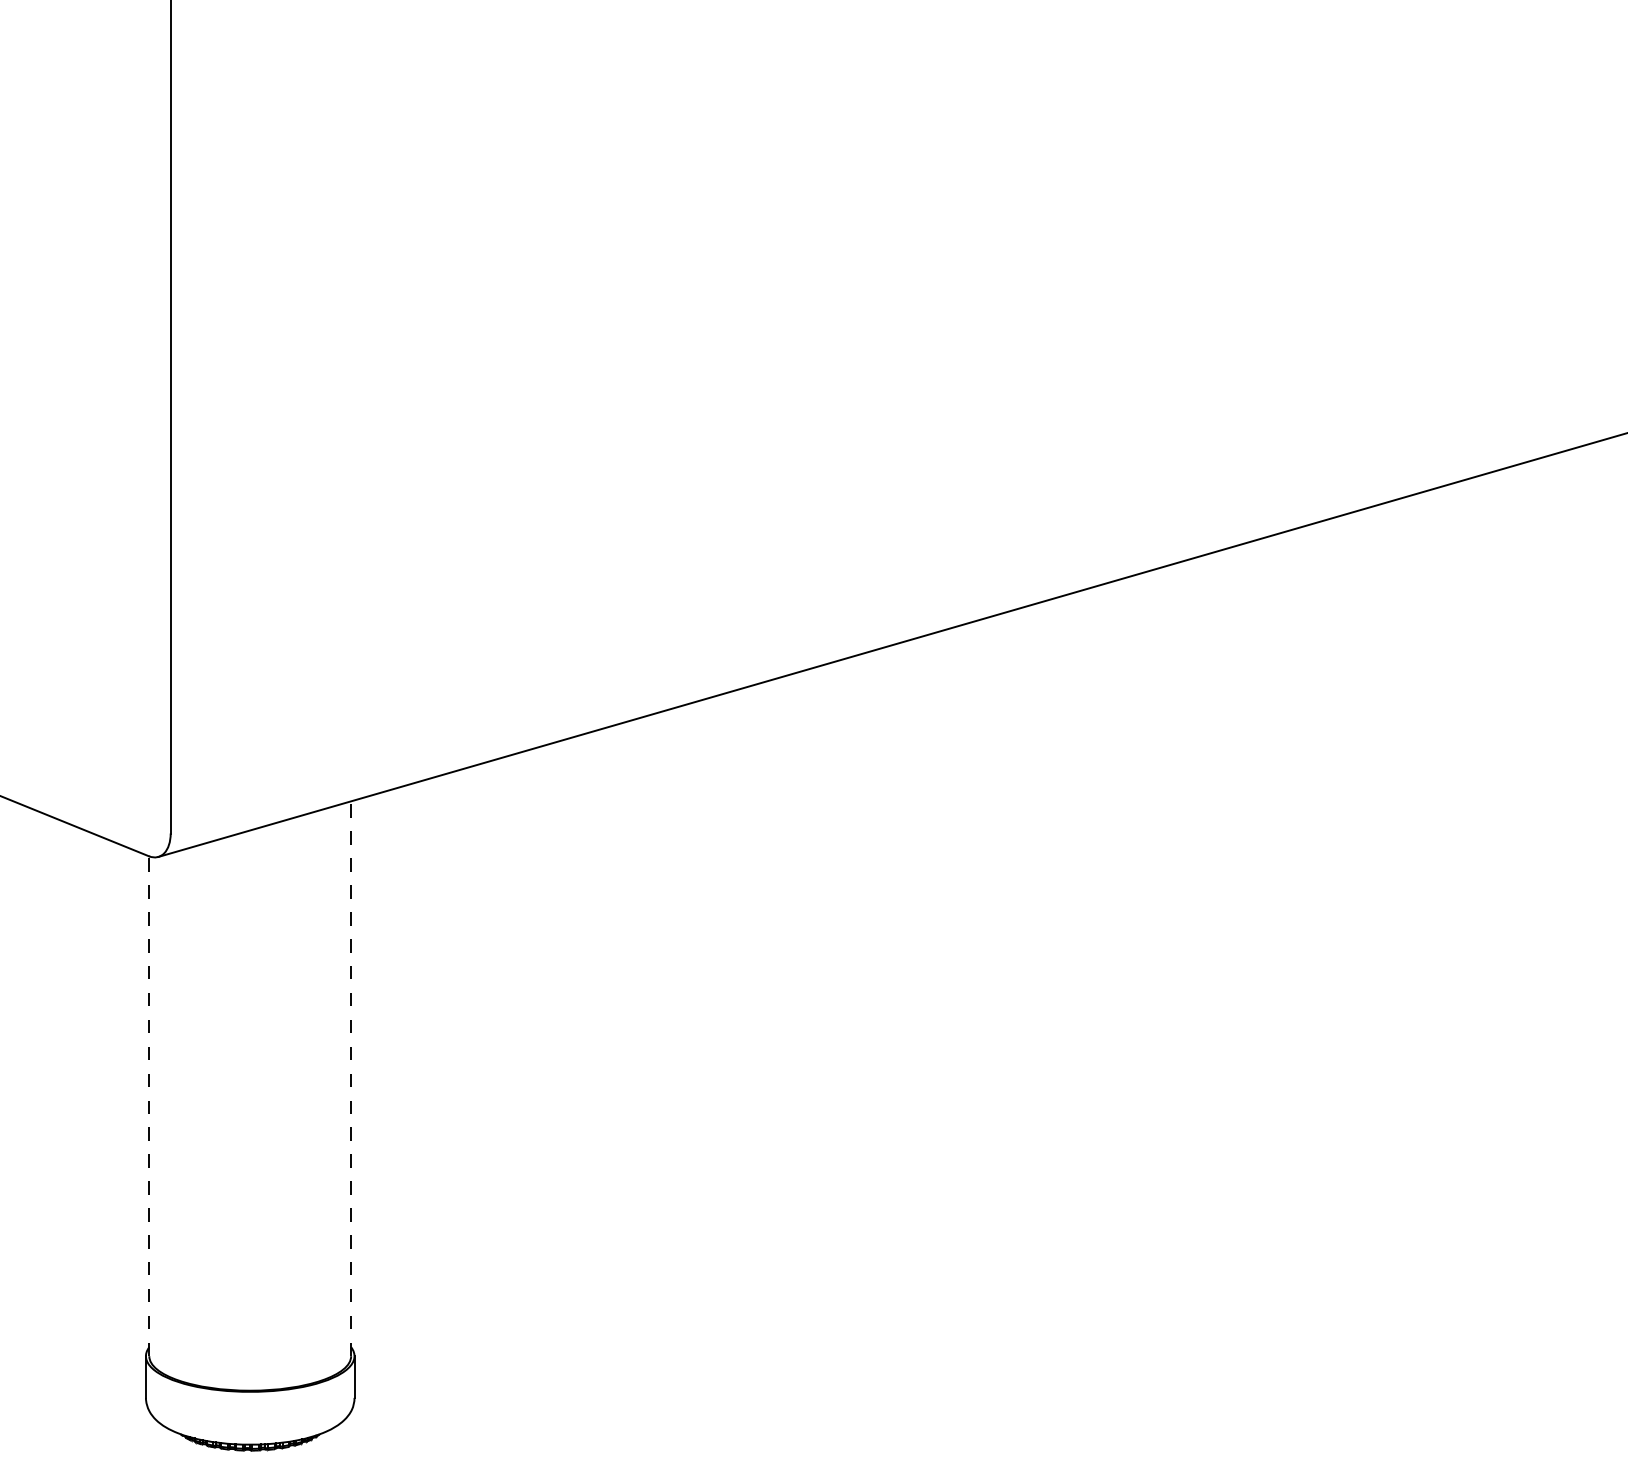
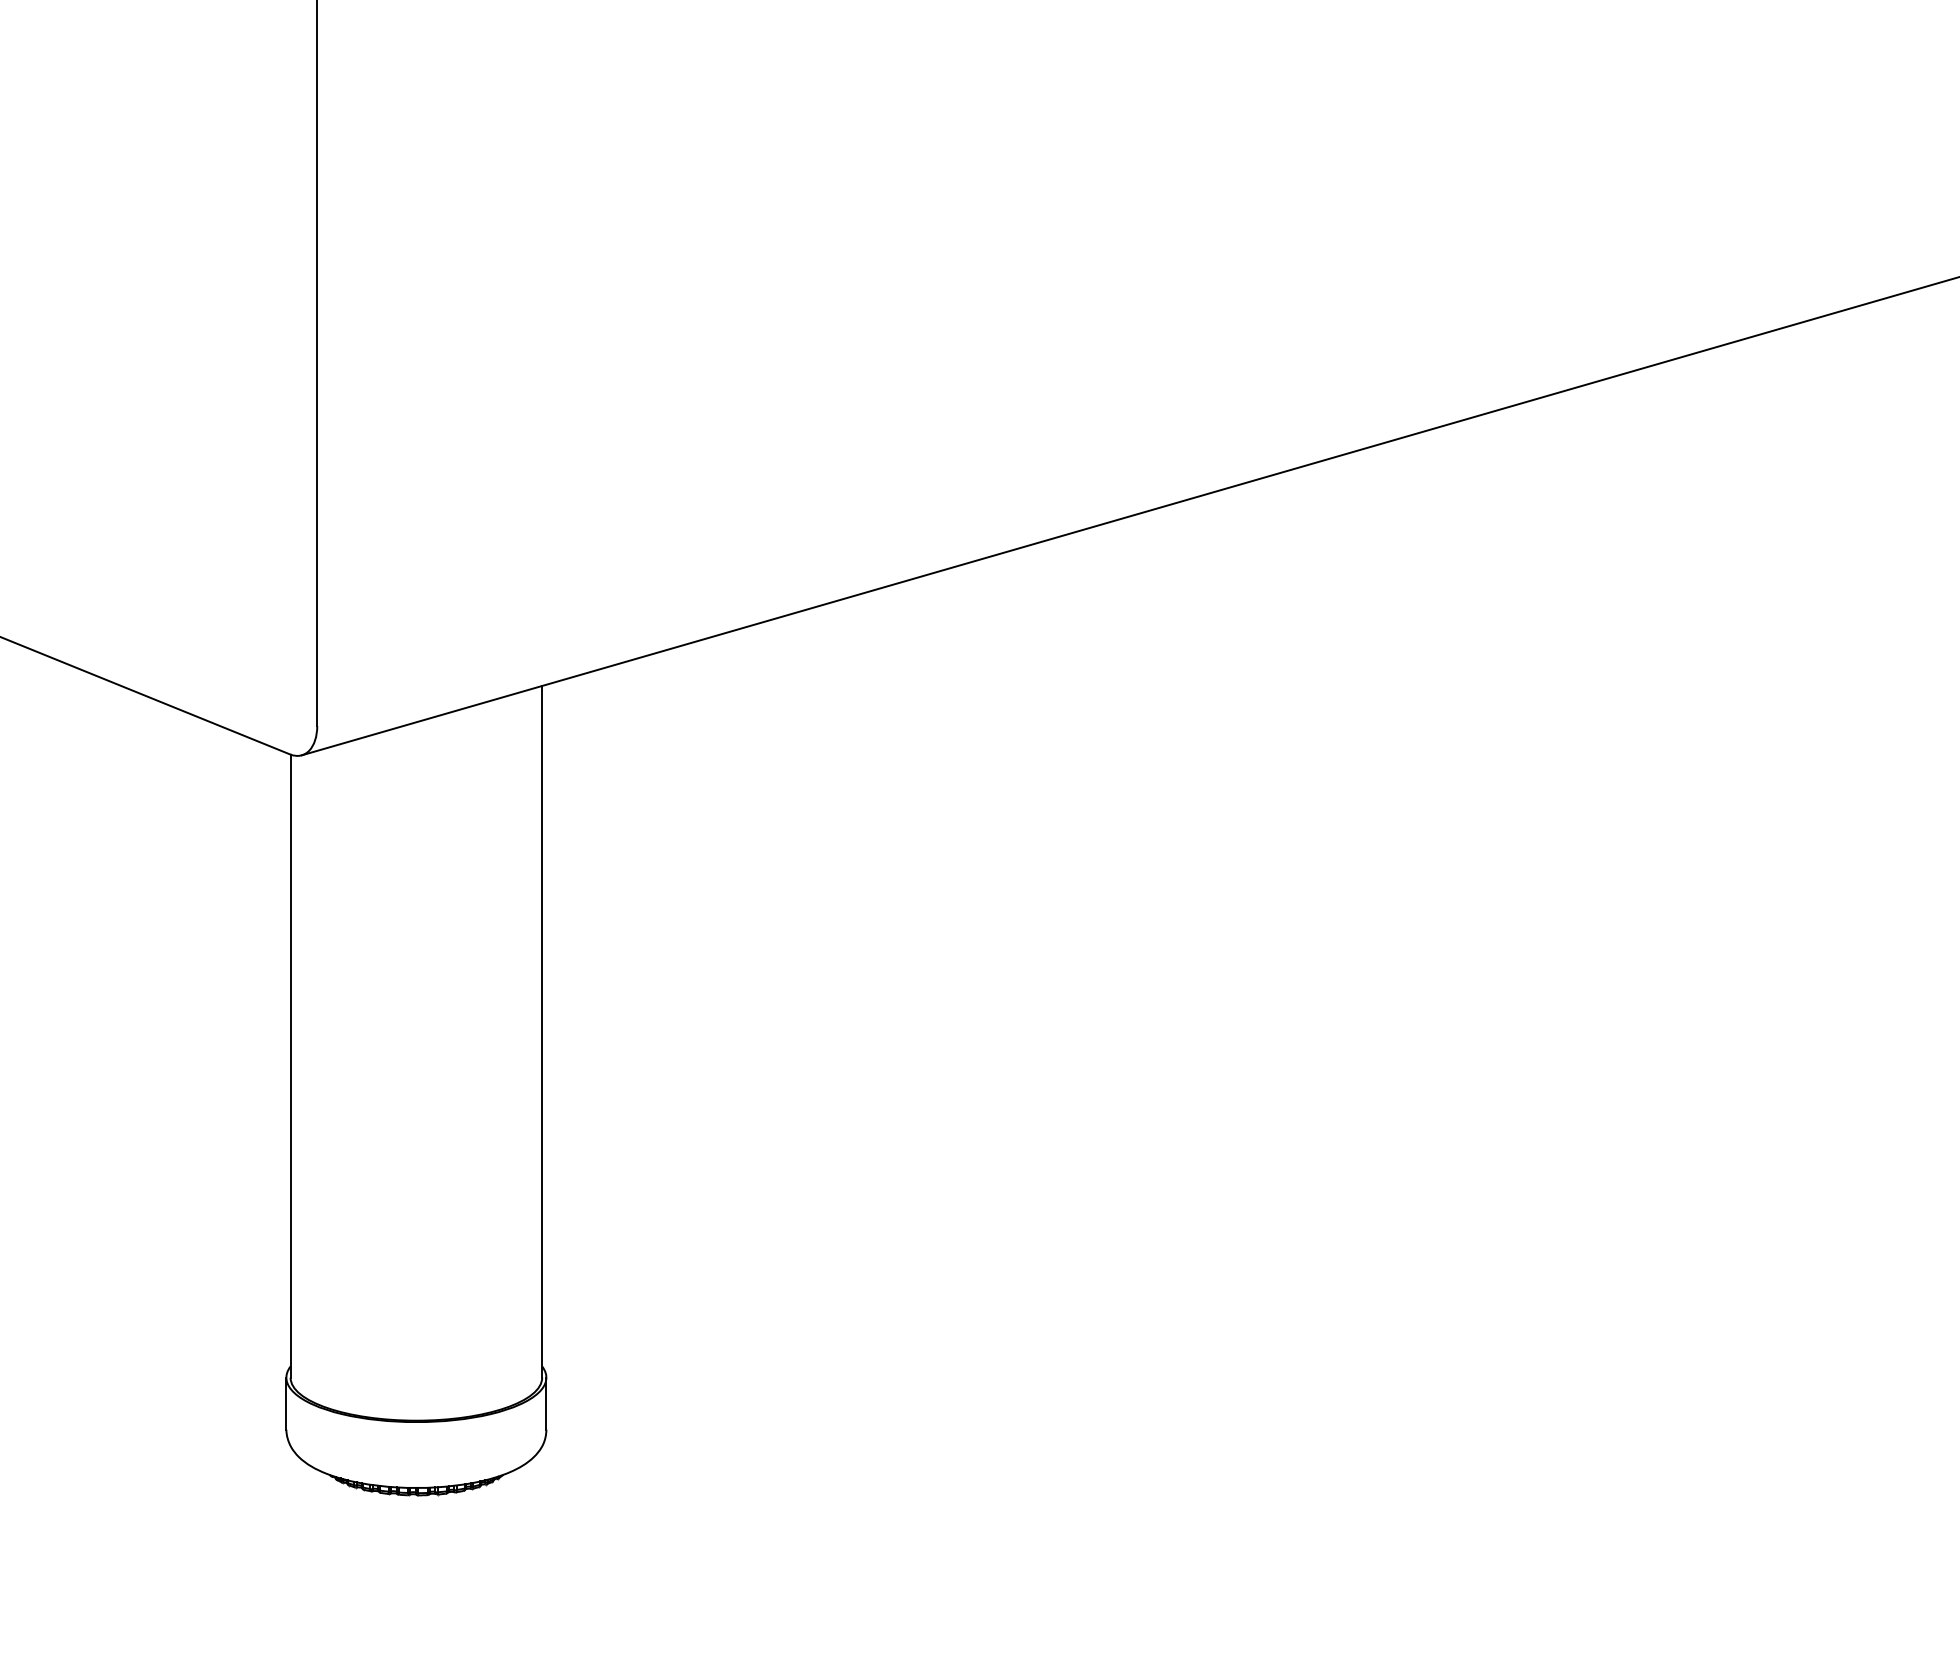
line: (351, 1078) -> (542, 1031), dashed -> solid
line: (149, 1106) -> (290, 1066), dashed -> solid

